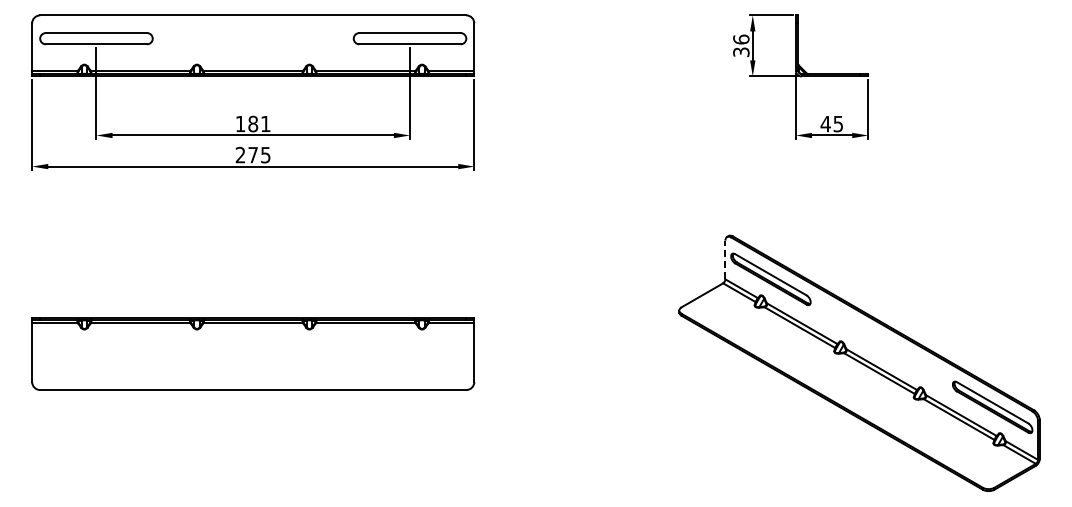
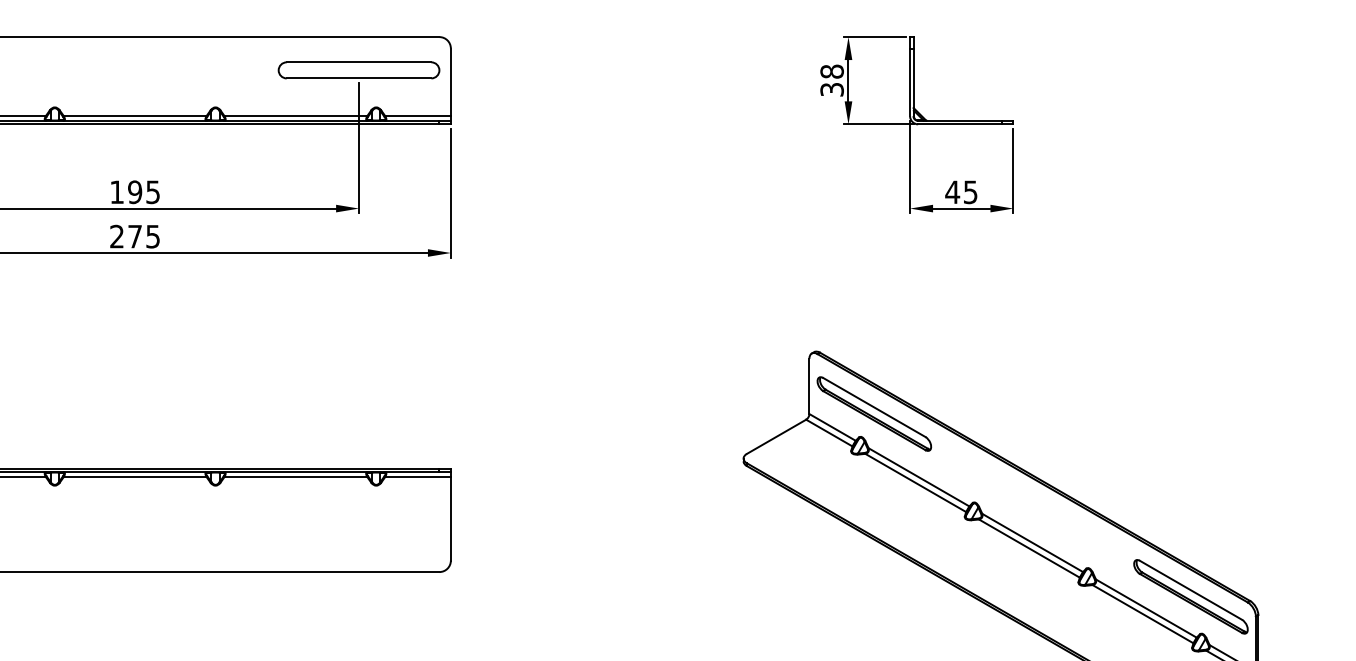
text: (741, 39) -> (832, 71), 36 -> 38
text: (259, 124) -> (144, 192), 181 -> 195
line: (725, 259) -> (809, 385), dashed -> solid

